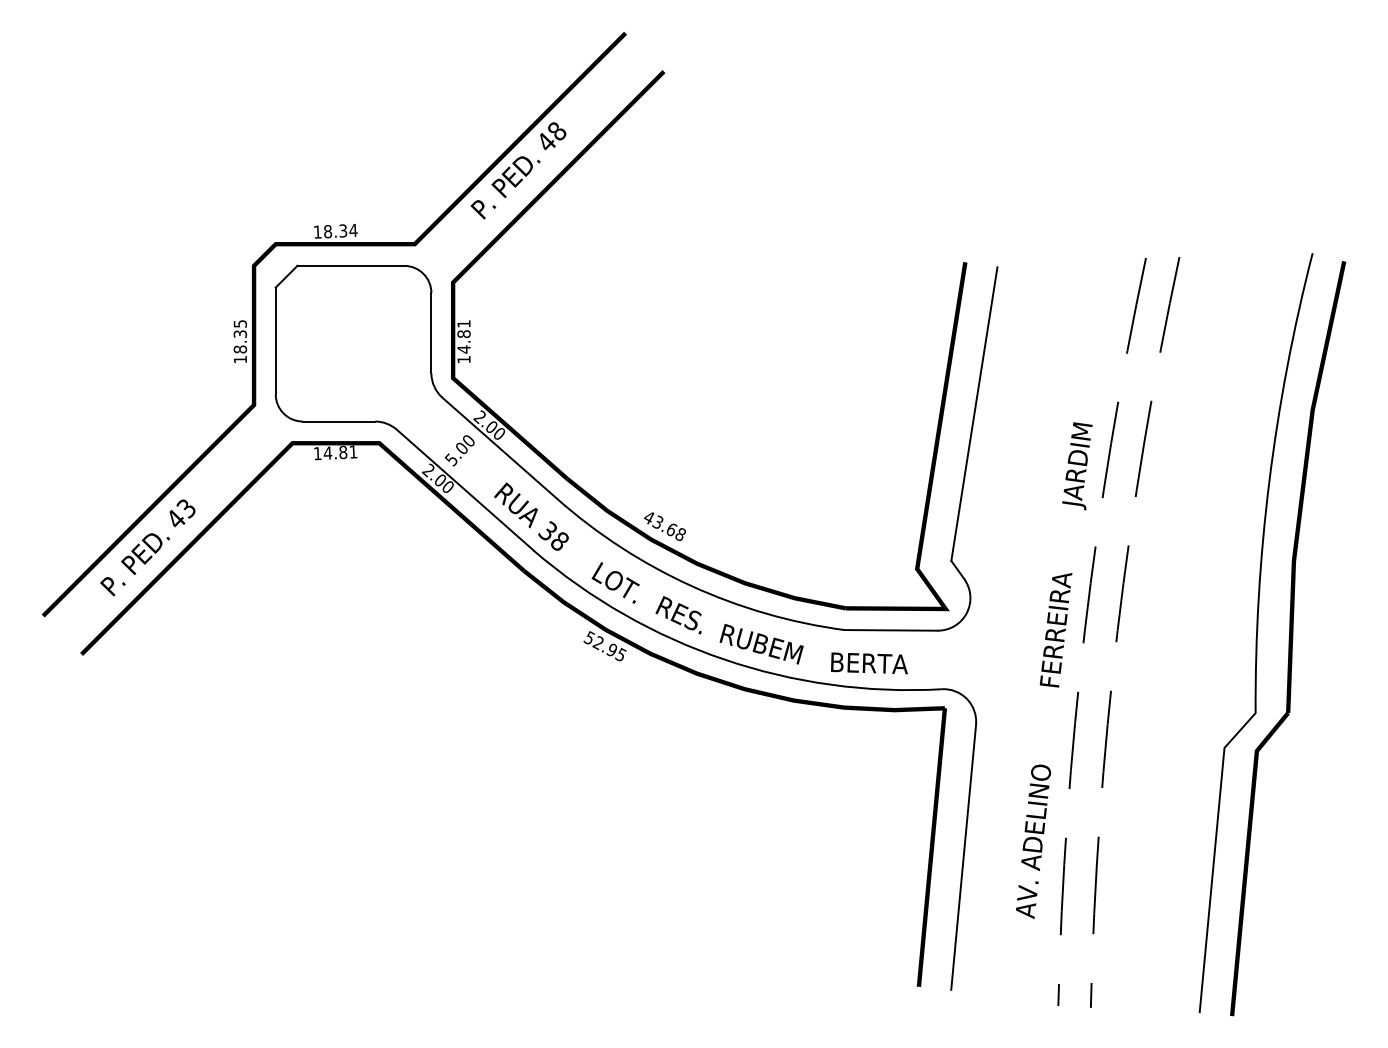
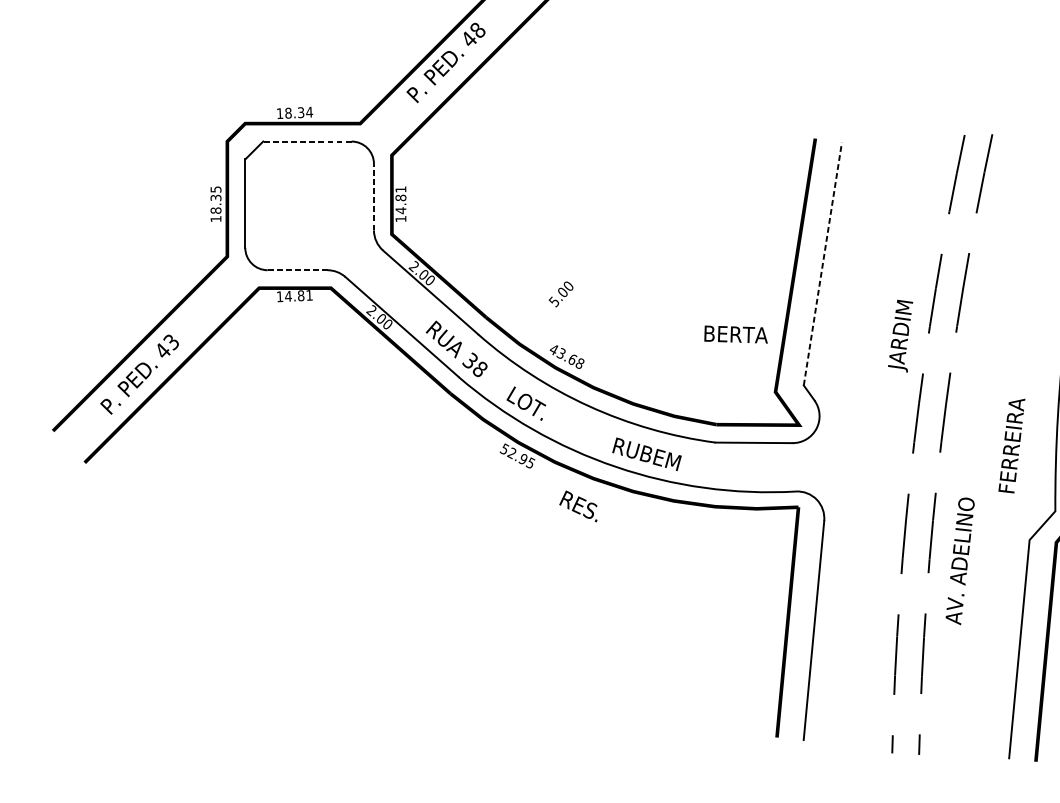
line: (350, 265) -> (307, 141), solid -> dashed
line: (431, 332) -> (374, 196), solid -> dashed
line: (974, 414) -> (822, 264), solid -> dashed
line: (339, 421) -> (297, 270), solid -> dashed
text: (459, 450) -> (560, 294), moved
text: (1077, 466) -> (900, 336), moved
text: (678, 615) -> (578, 506), moved
text: (1055, 630) -> (1011, 446), moved
text: (869, 663) -> (736, 334), moved
text: (1033, 841) -> (960, 561), moved

